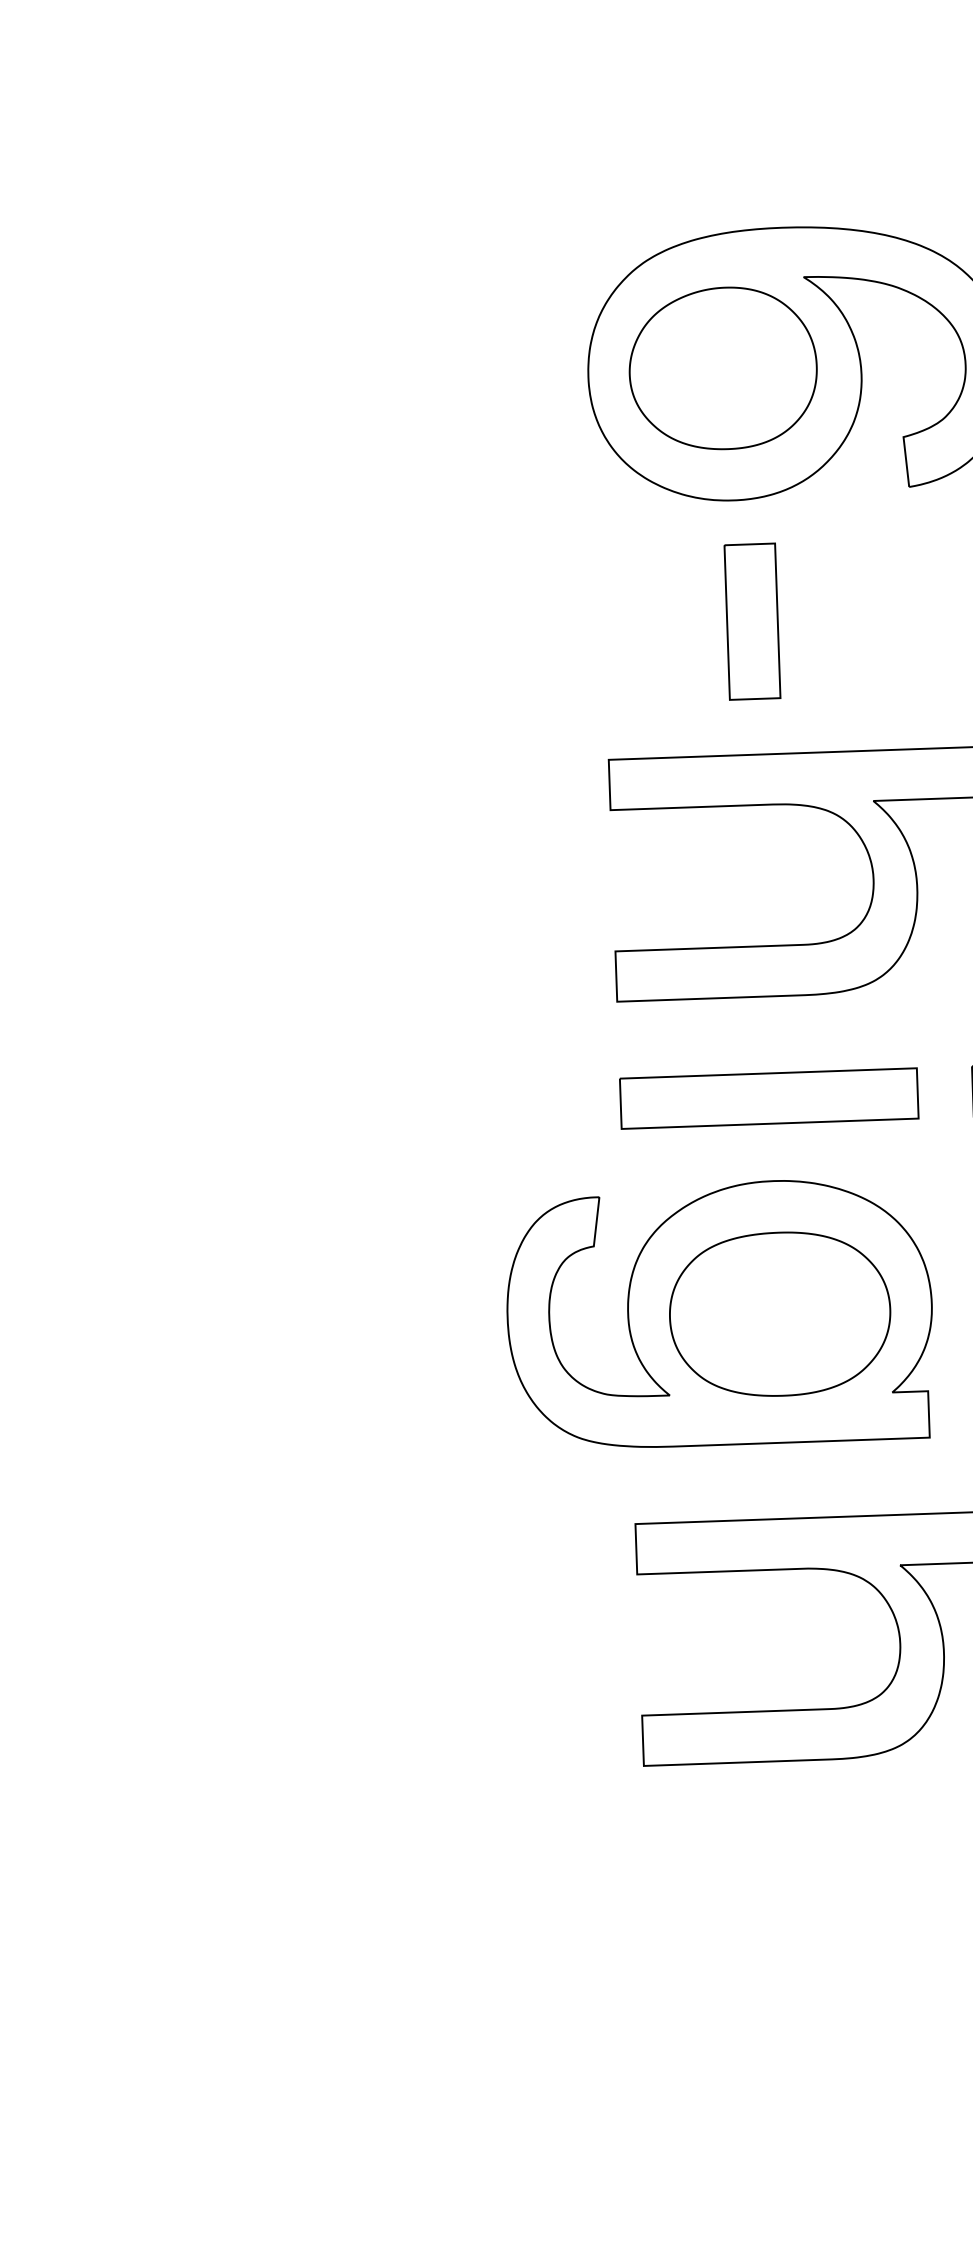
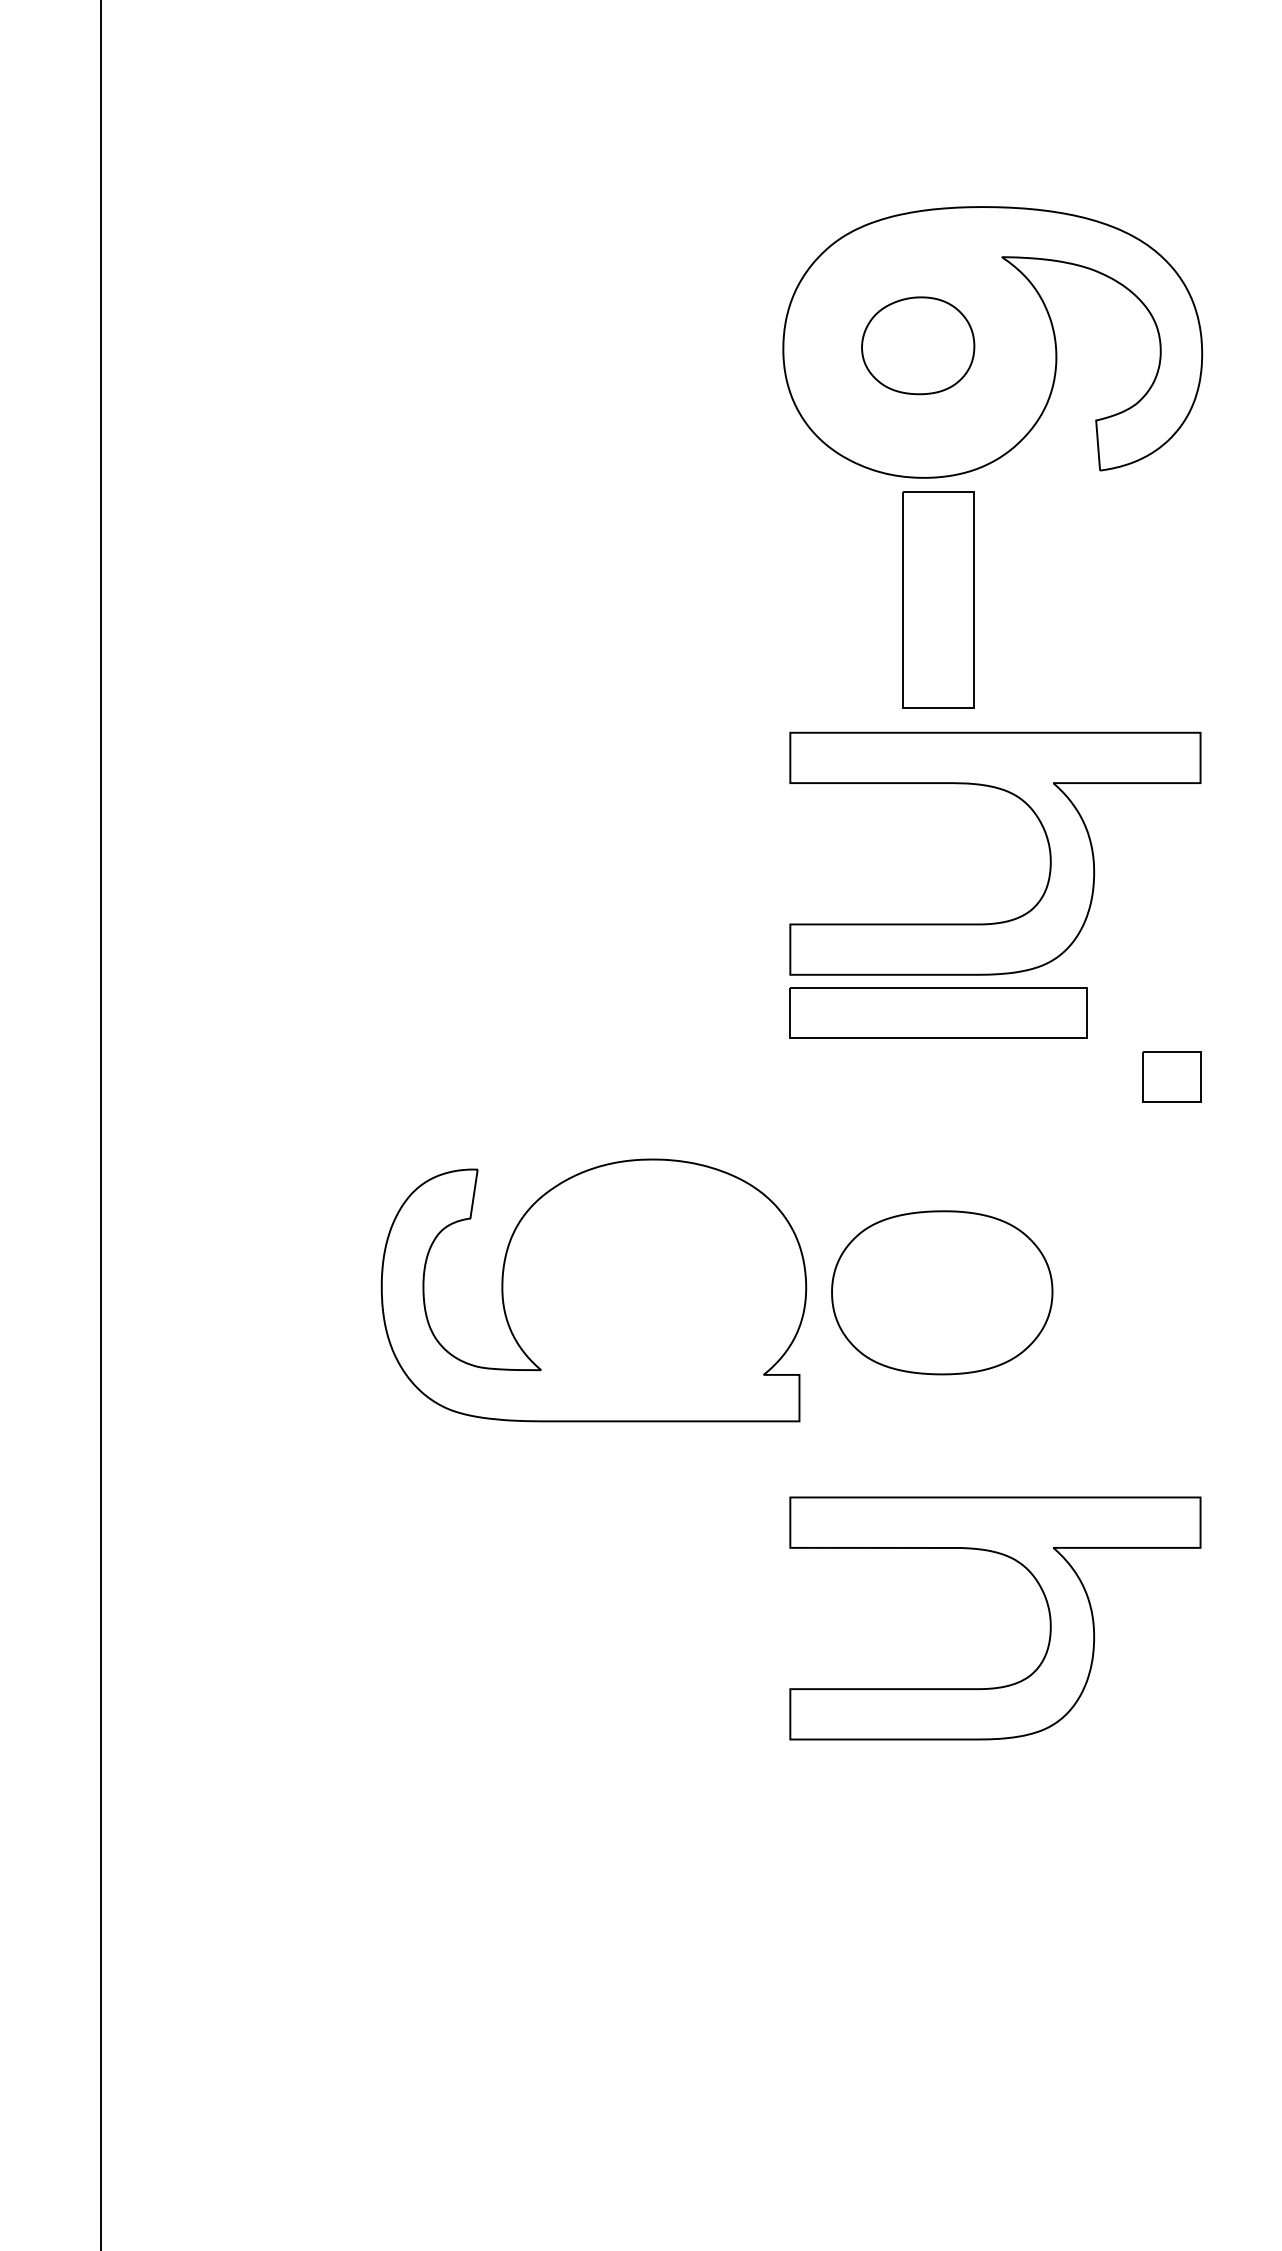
part: (722, 368) -> (917, 345), size x0.6
part: (752, 621) -> (938, 599), size x1.4
part: (768, 1098) -> (938, 1012), moved
part: (719, 1314) -> (593, 1290), moved

